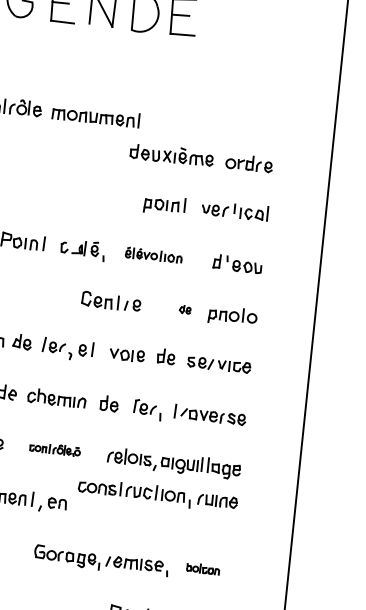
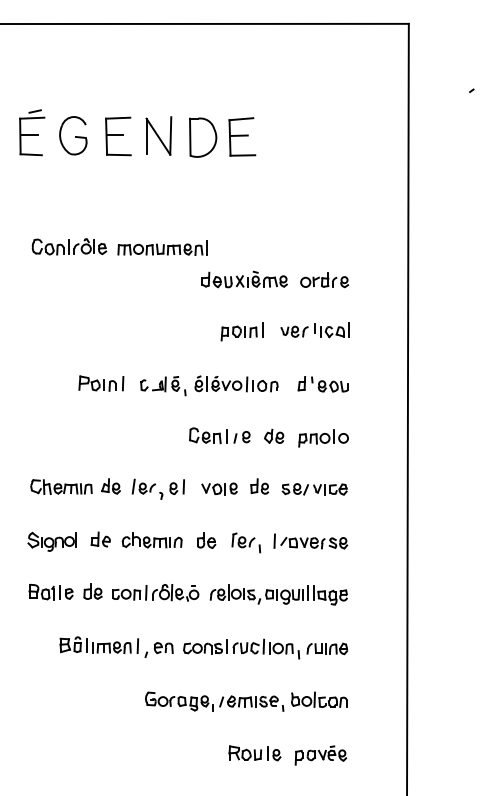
part: (153, 254) -> (236, 383), size x1.43
part: (111, 301) -> (219, 435), moved
part: (185, 308) -> (274, 435), size x1.67
part: (54, 449) -> (155, 592), size x1.67
part: (157, 494) -> (265, 648), moved
part: (203, 568) -> (319, 699), size x1.67

